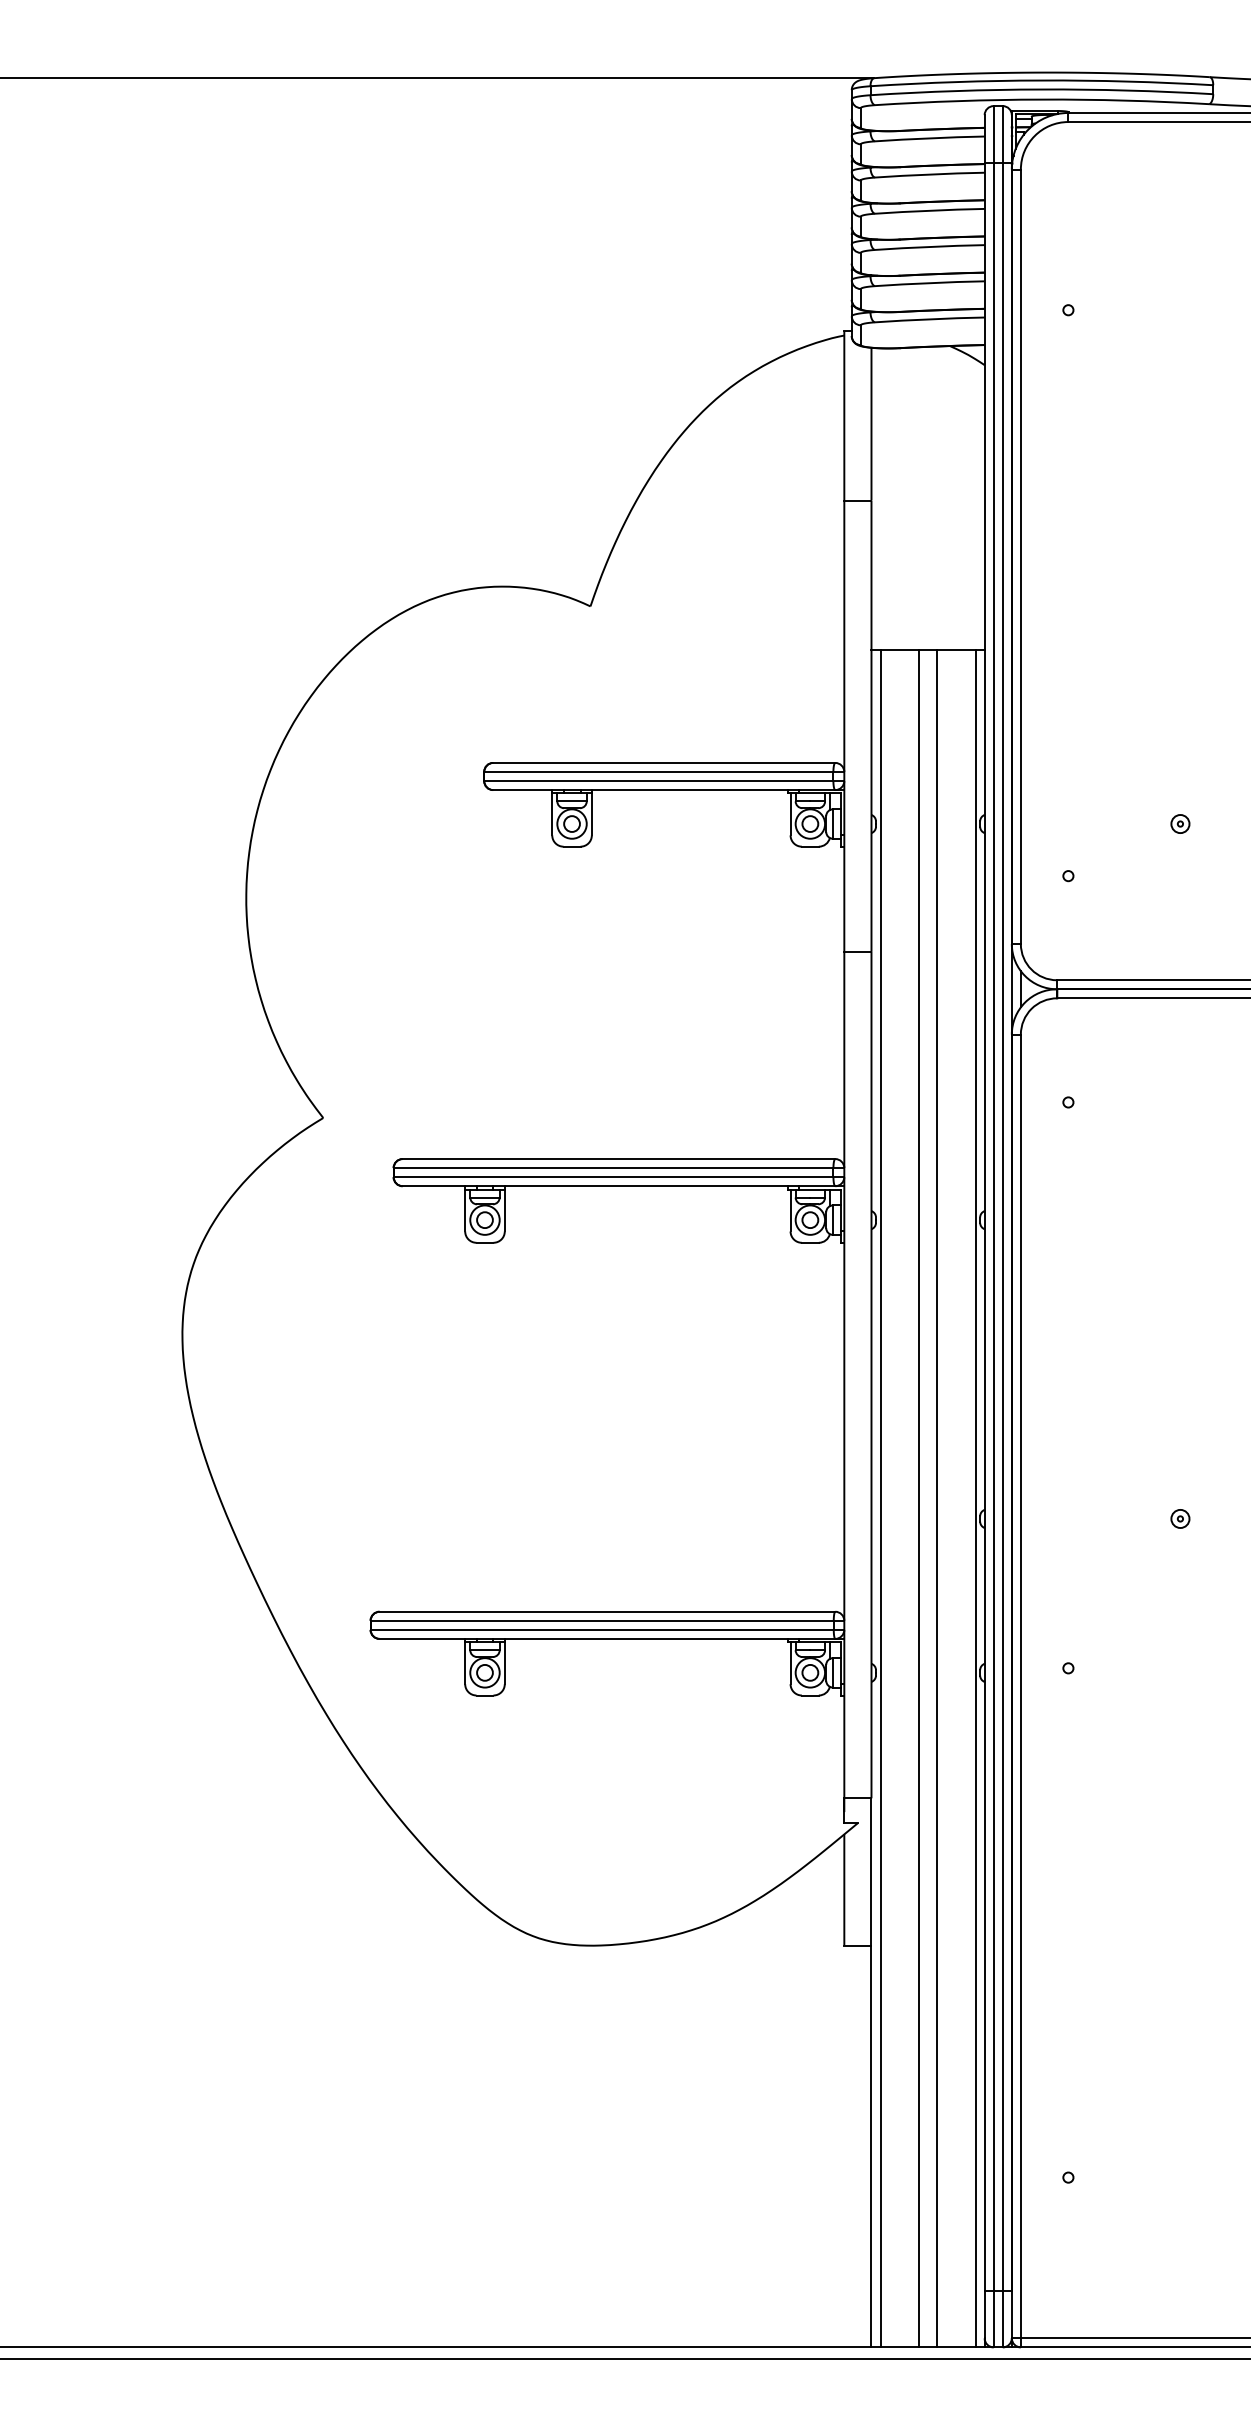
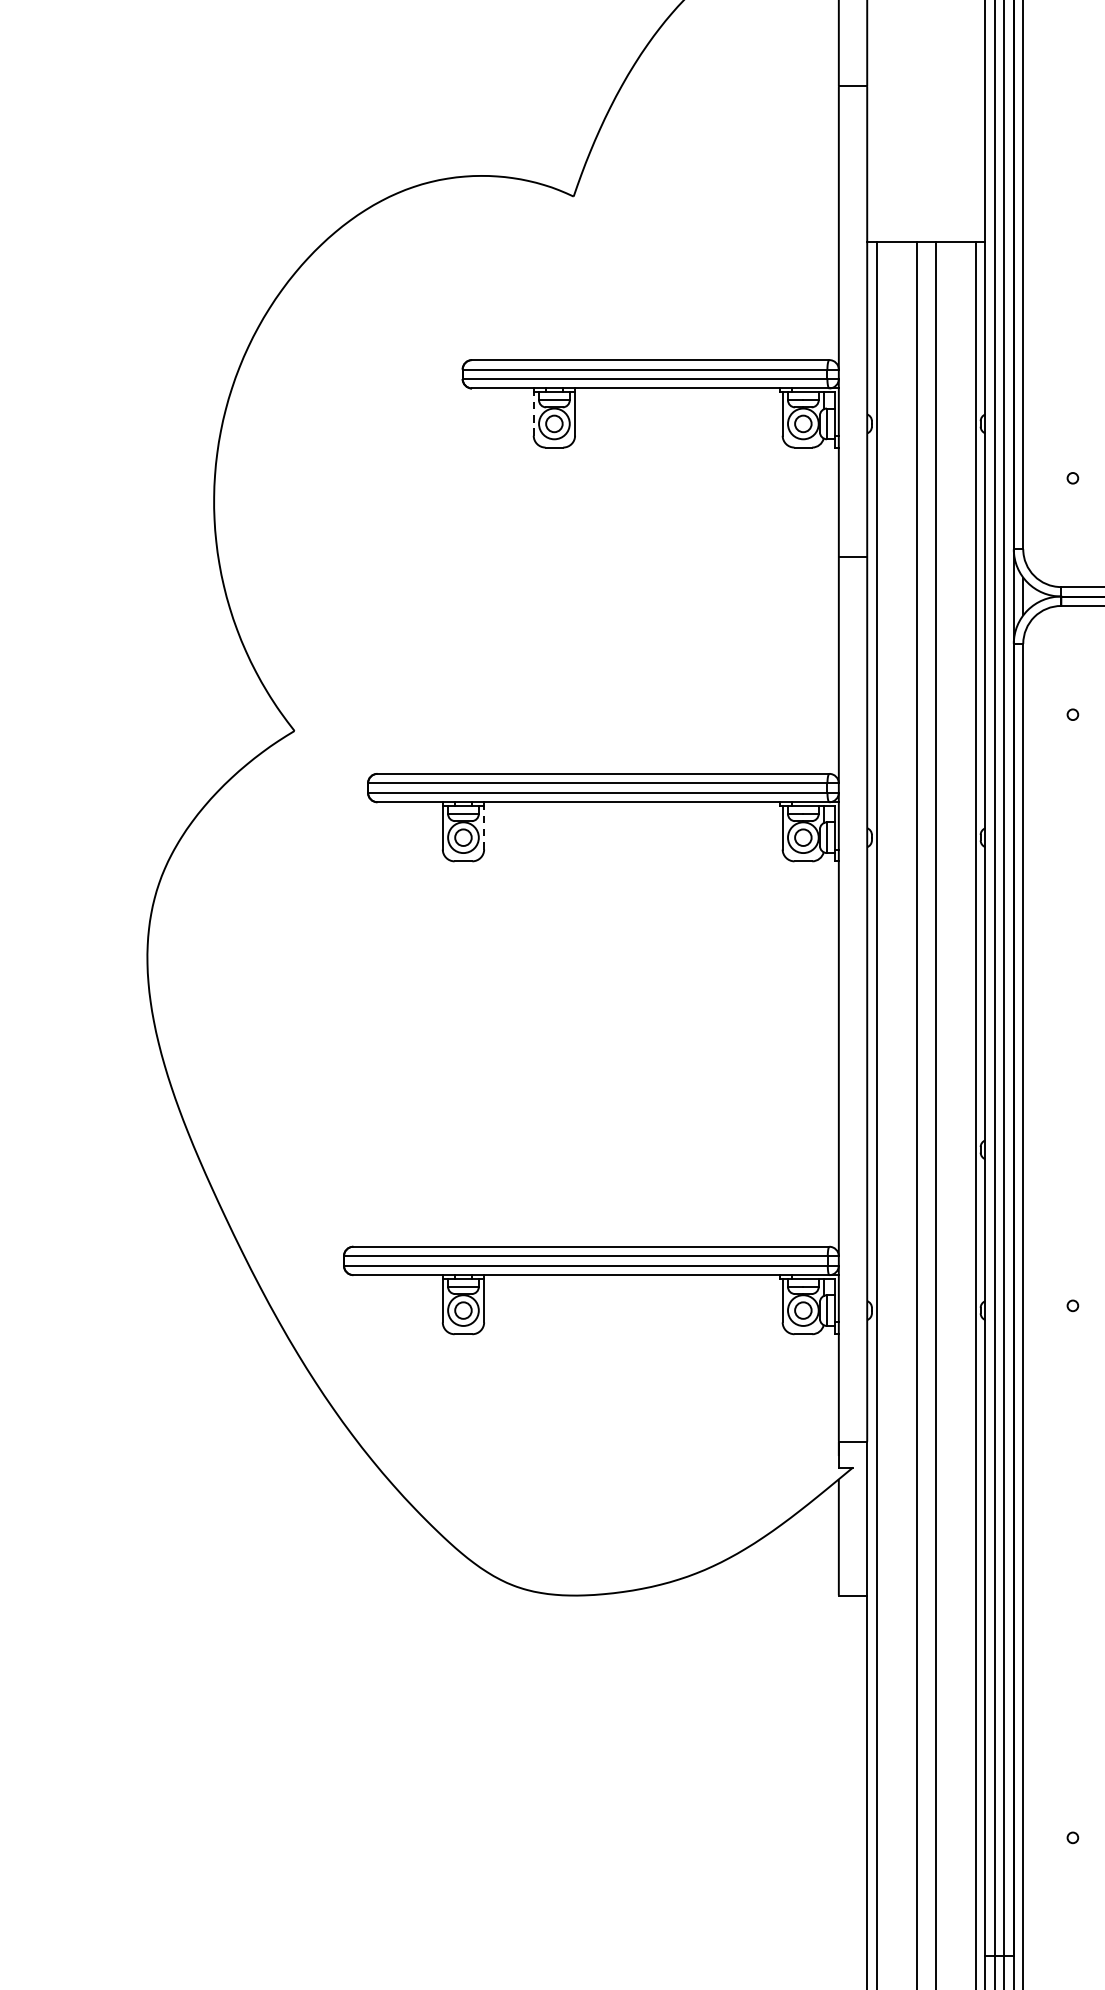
line: (552, 814) -> (533, 413), solid -> dashed
line: (504, 1210) -> (483, 827), solid -> dashed

